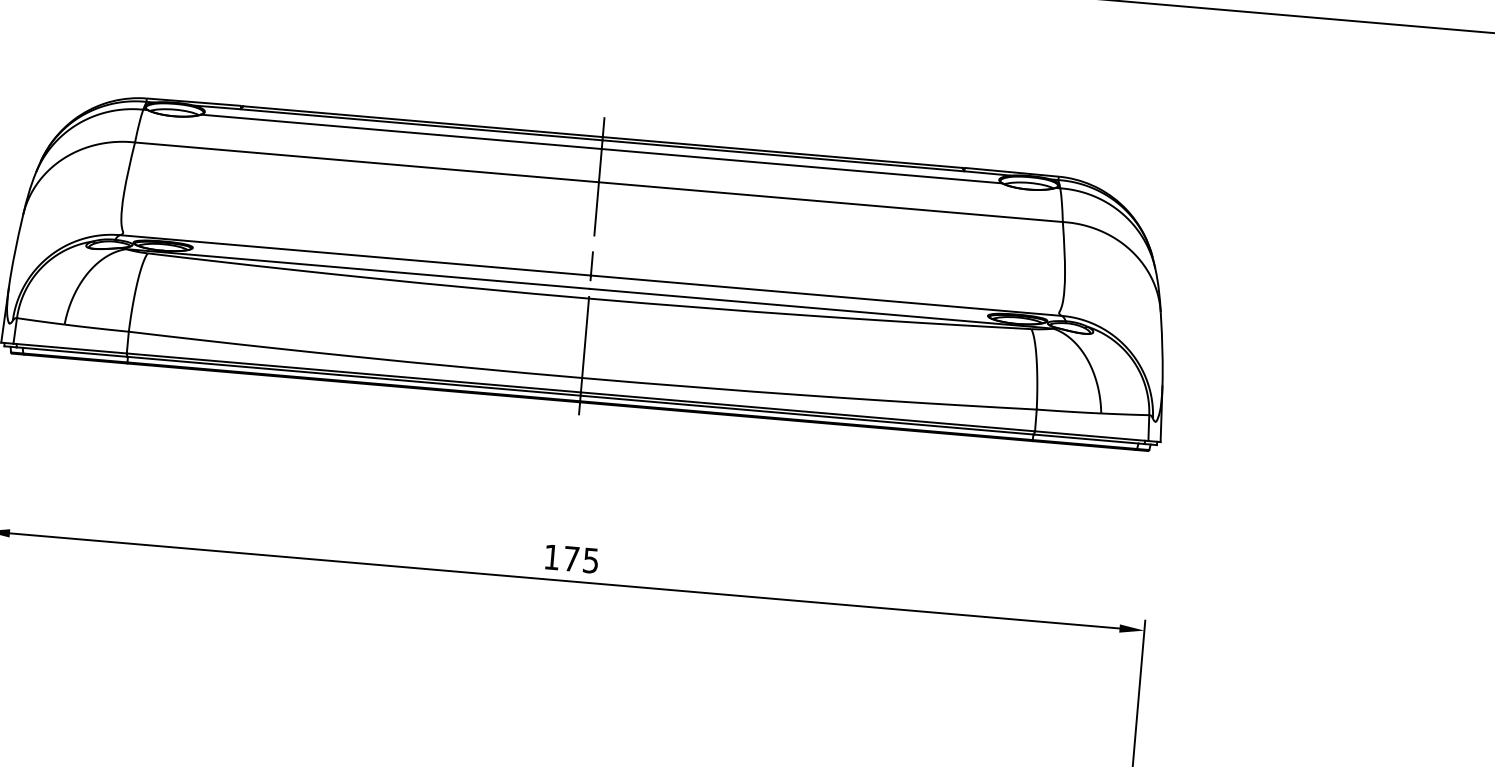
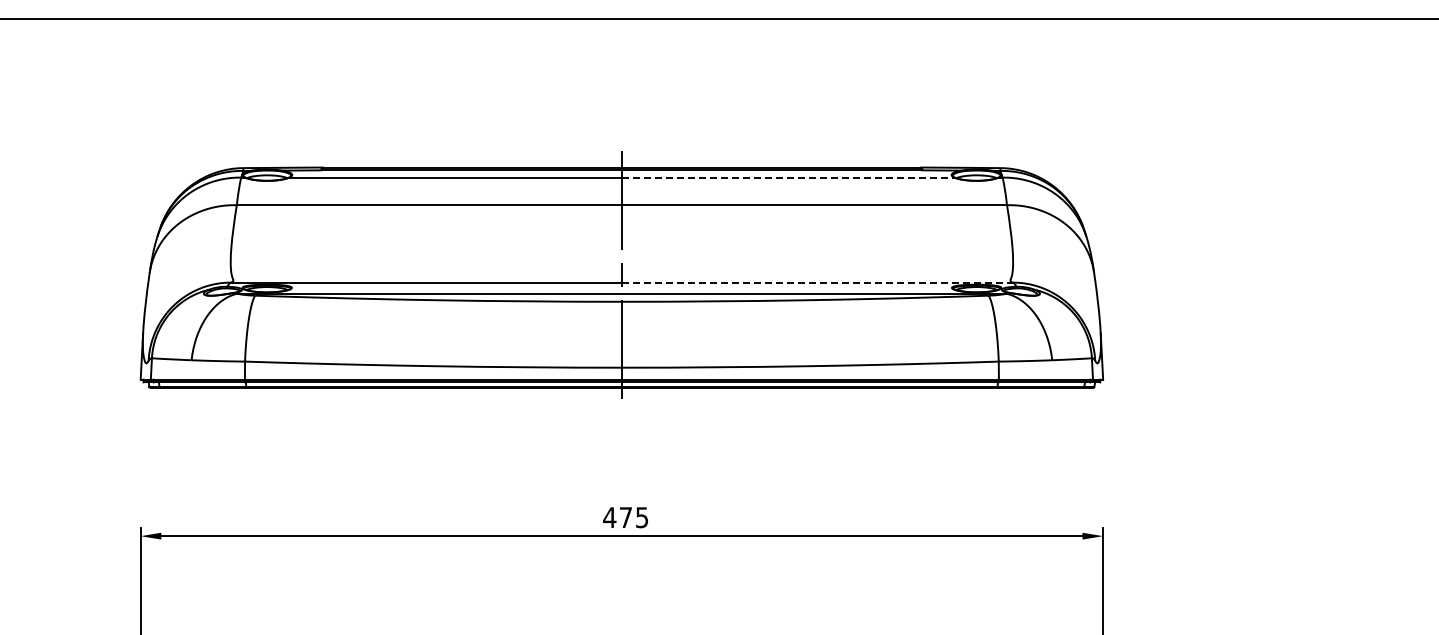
line: (802, 166) -> (788, 177), solid -> dashed
line: (826, 295) -> (817, 282), solid -> dashed
text: (551, 557) -> (609, 517), 175 -> 475

